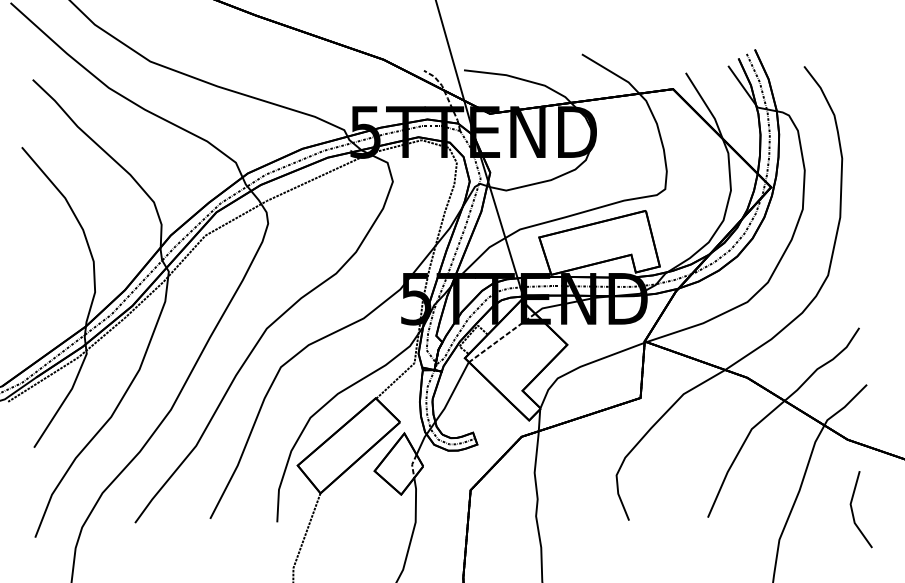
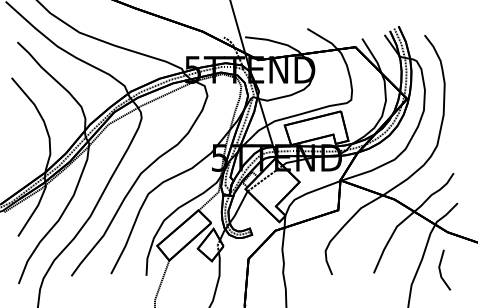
line: (853, 508) -> (440, 269), moved

